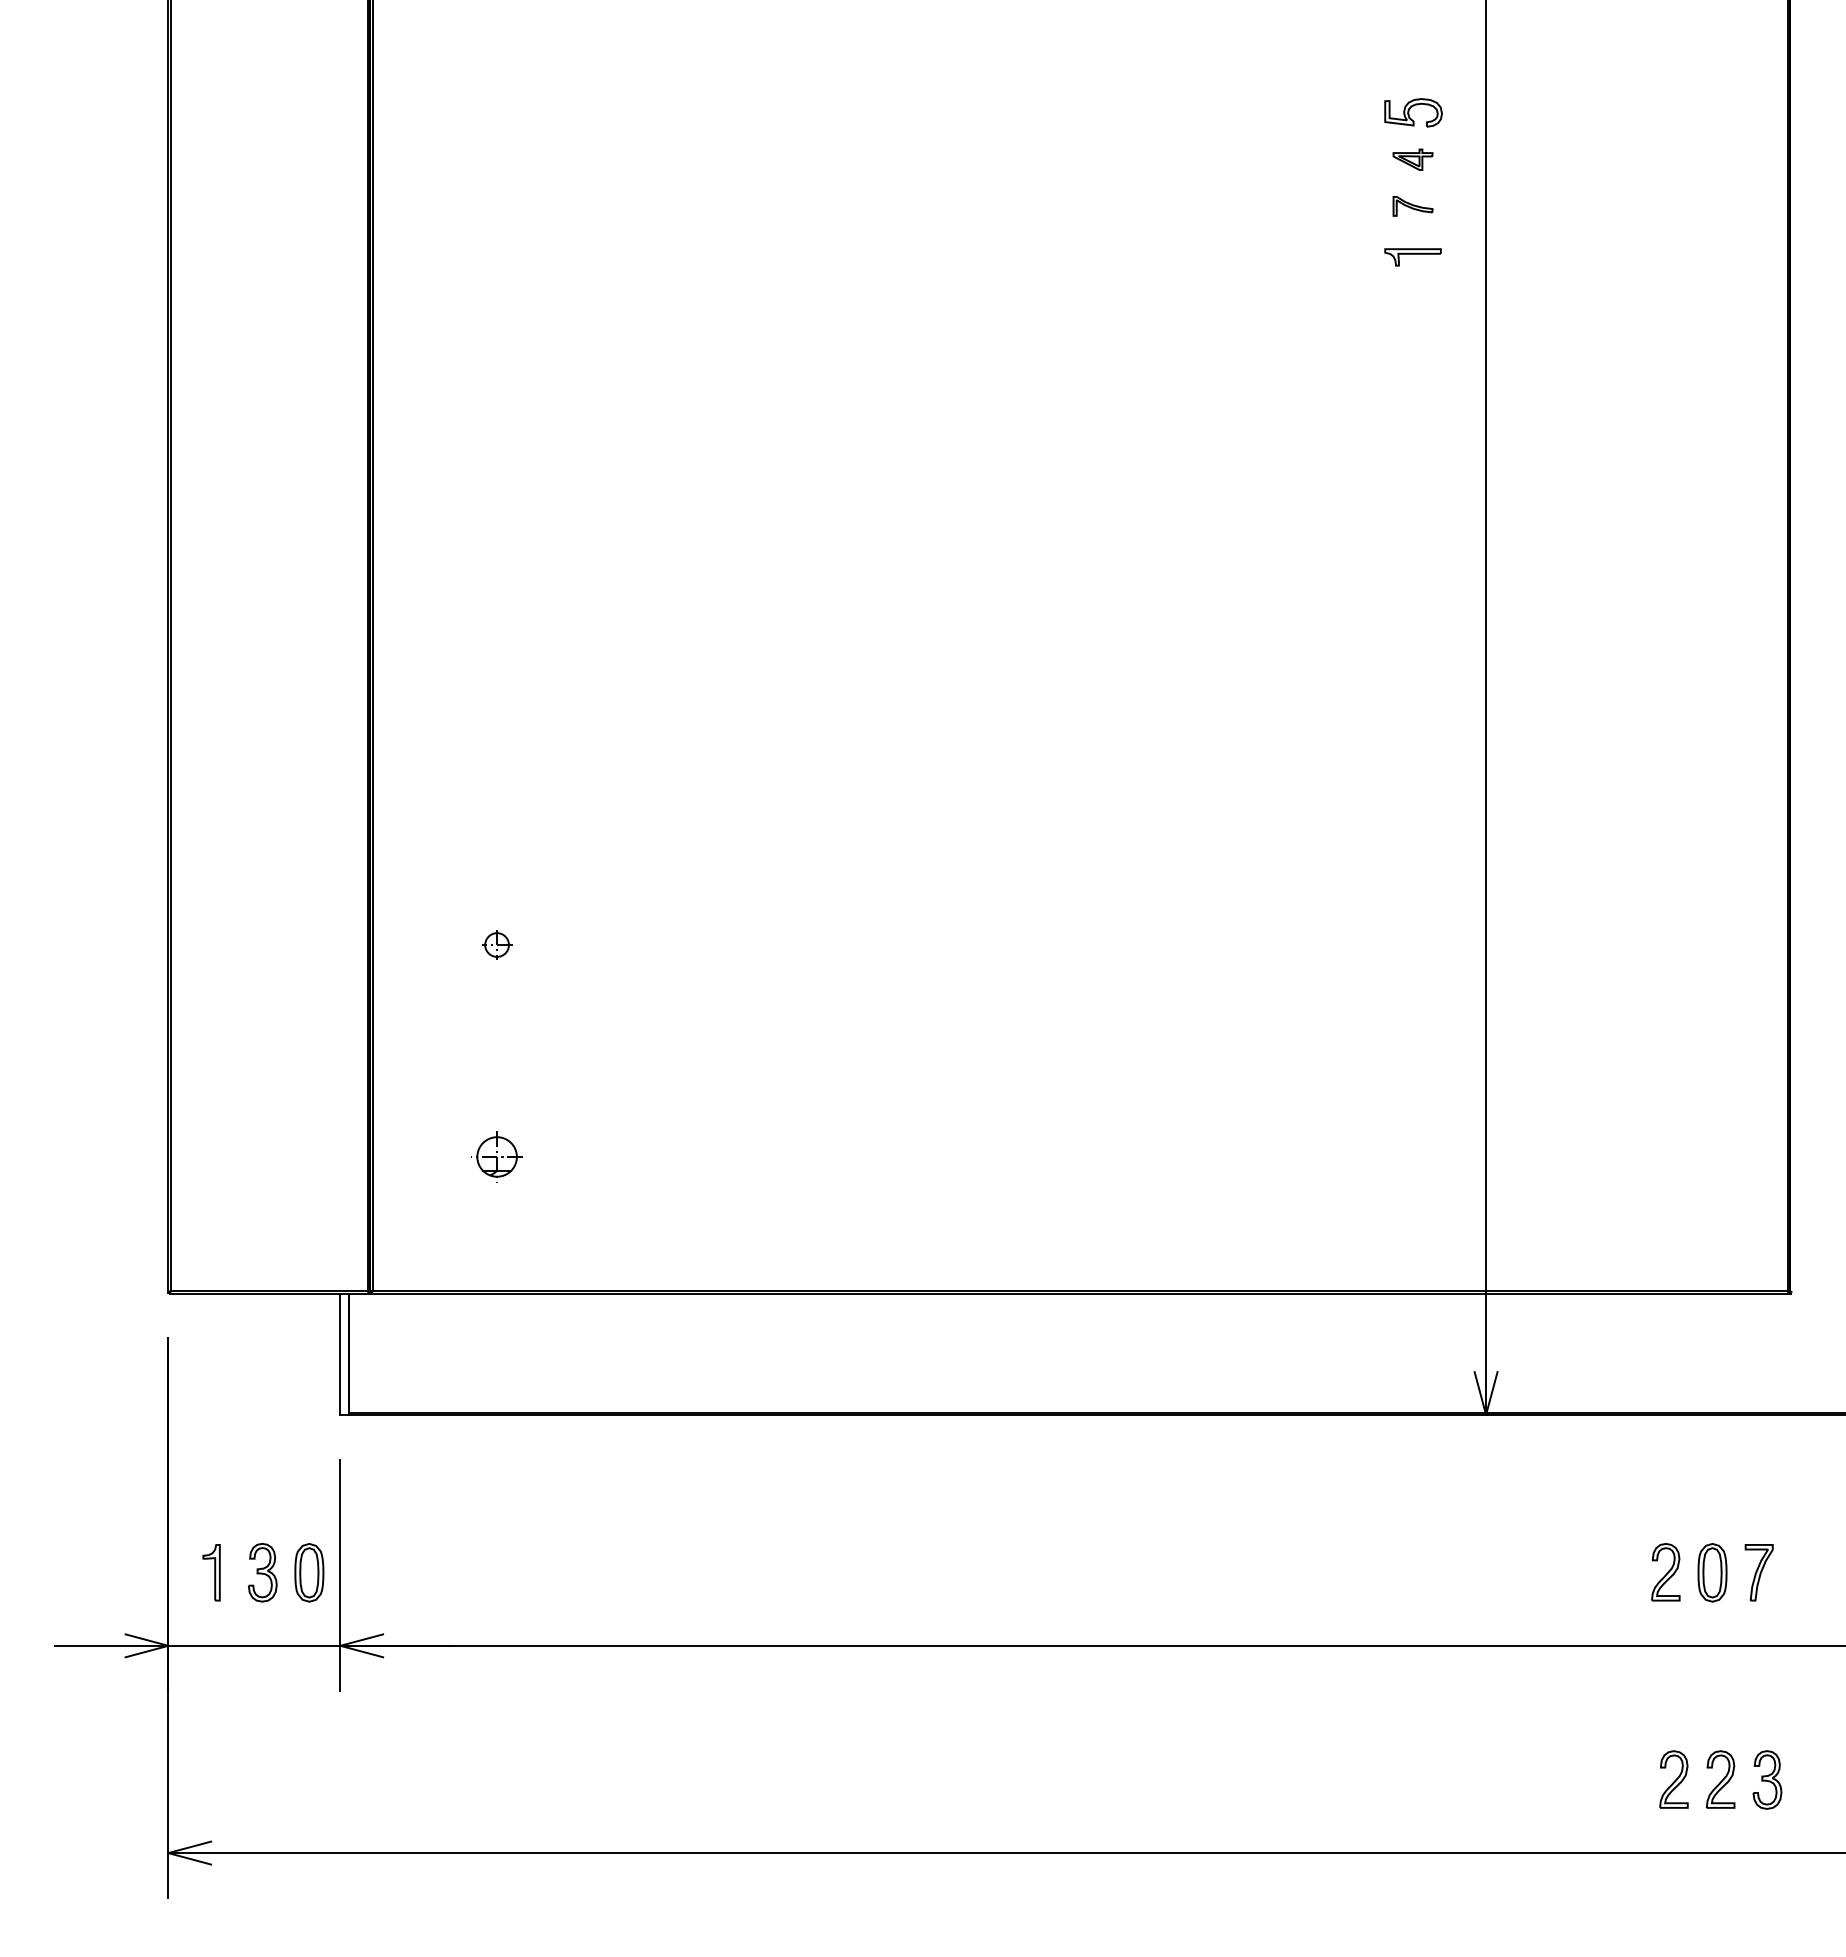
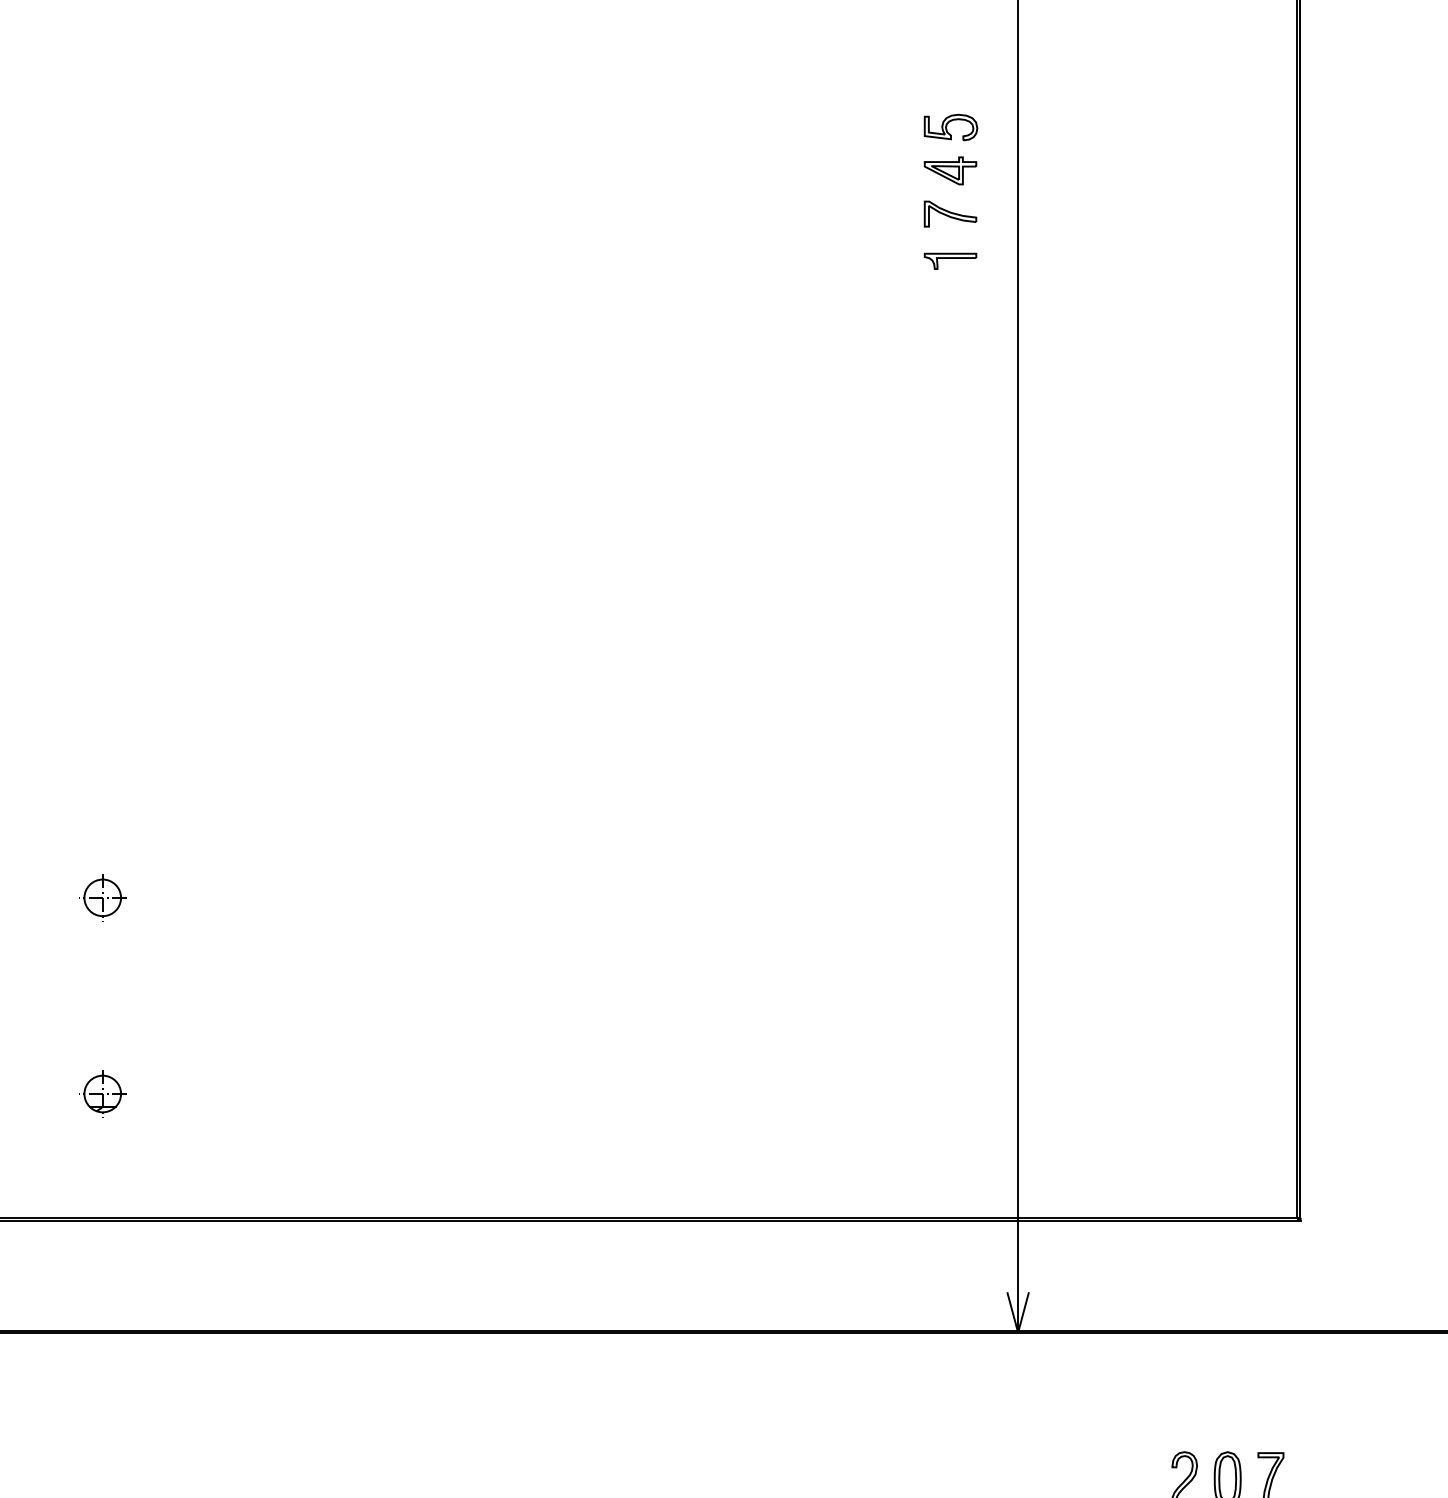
part: (1412, 159) -> (950, 170), size x1.43
part: (1412, 206) -> (950, 214), size x1.43
part: (496, 944) -> (102, 897), size x1.67

